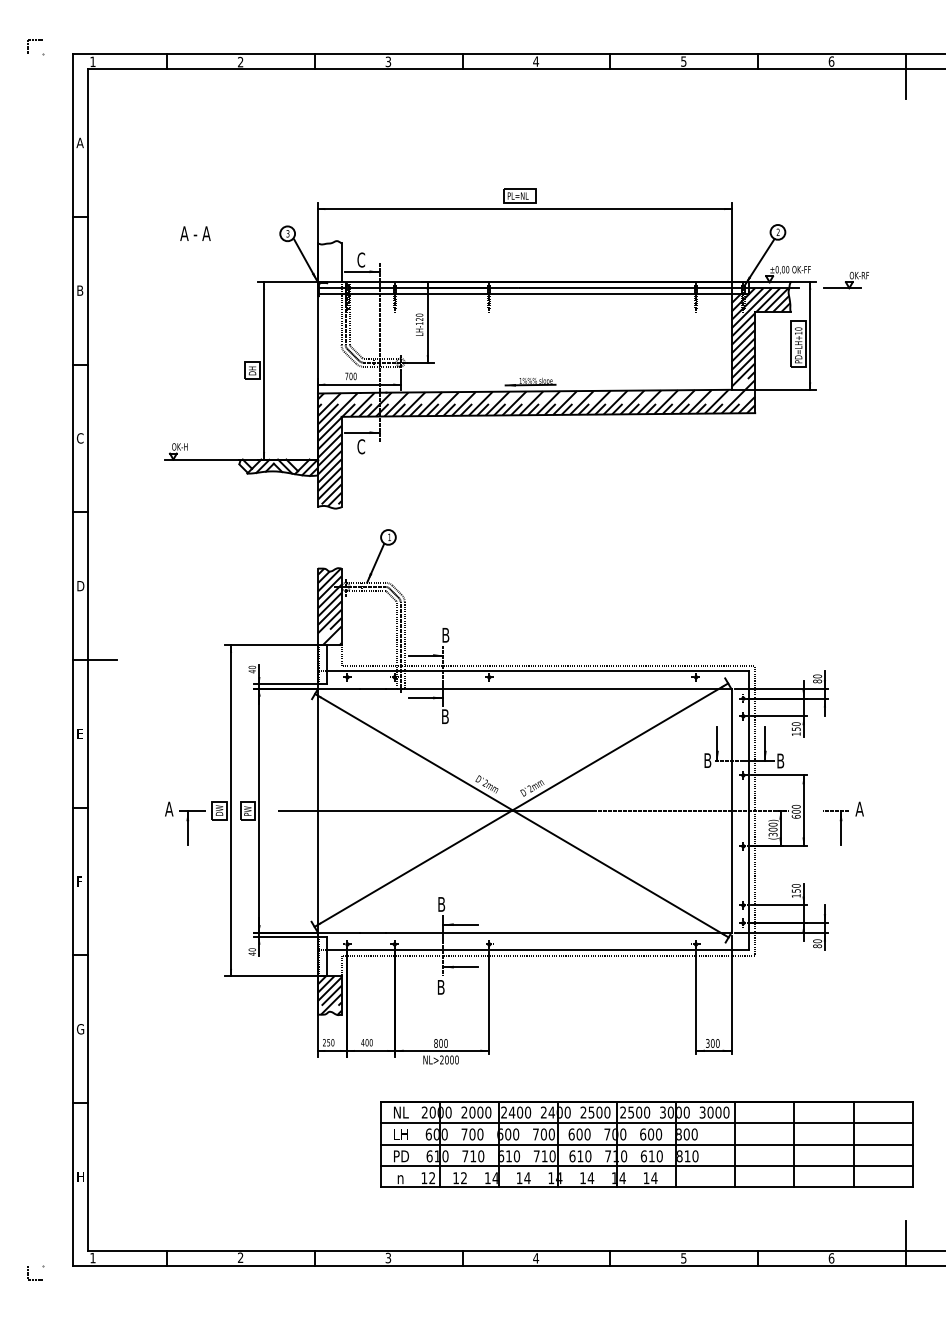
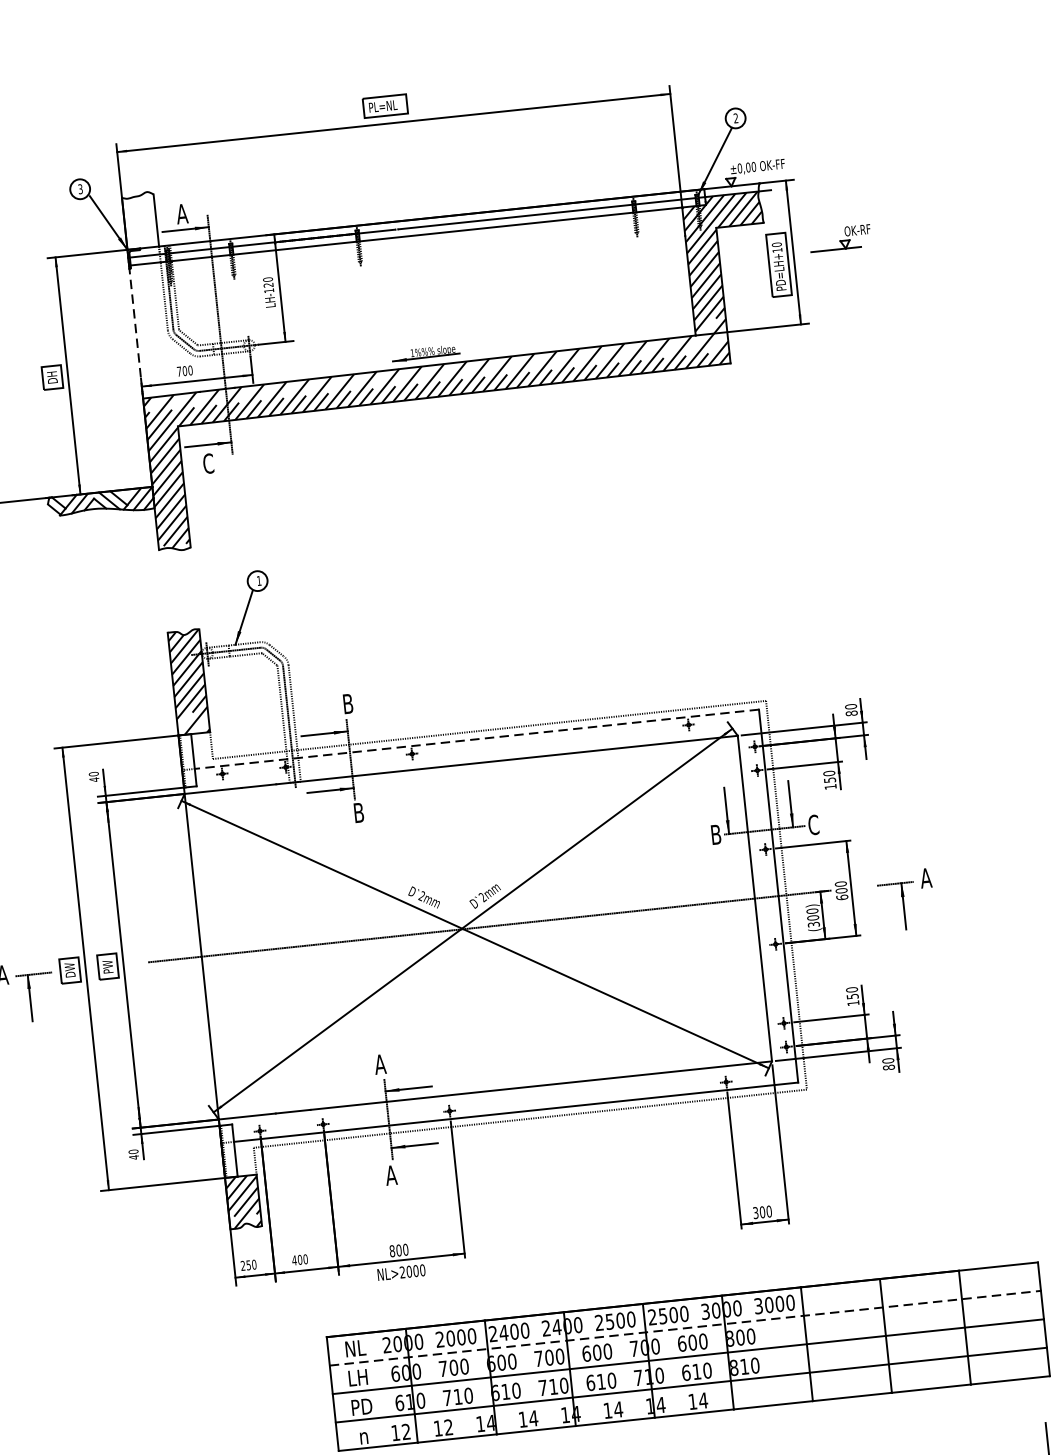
text: (361, 259) -> (182, 213), C -> A
part: (845, 280) -> (839, 238), moved
line: (317, 340) -> (135, 327), solid -> dashed
line: (538, 671) -> (477, 739), solid -> dashed
text: (780, 760) -> (813, 824), B -> C
text: (441, 904) -> (380, 1064), B -> A
text: (440, 987) -> (390, 1175), B -> A
line: (646, 1123) -> (685, 1328), solid -> dashed

